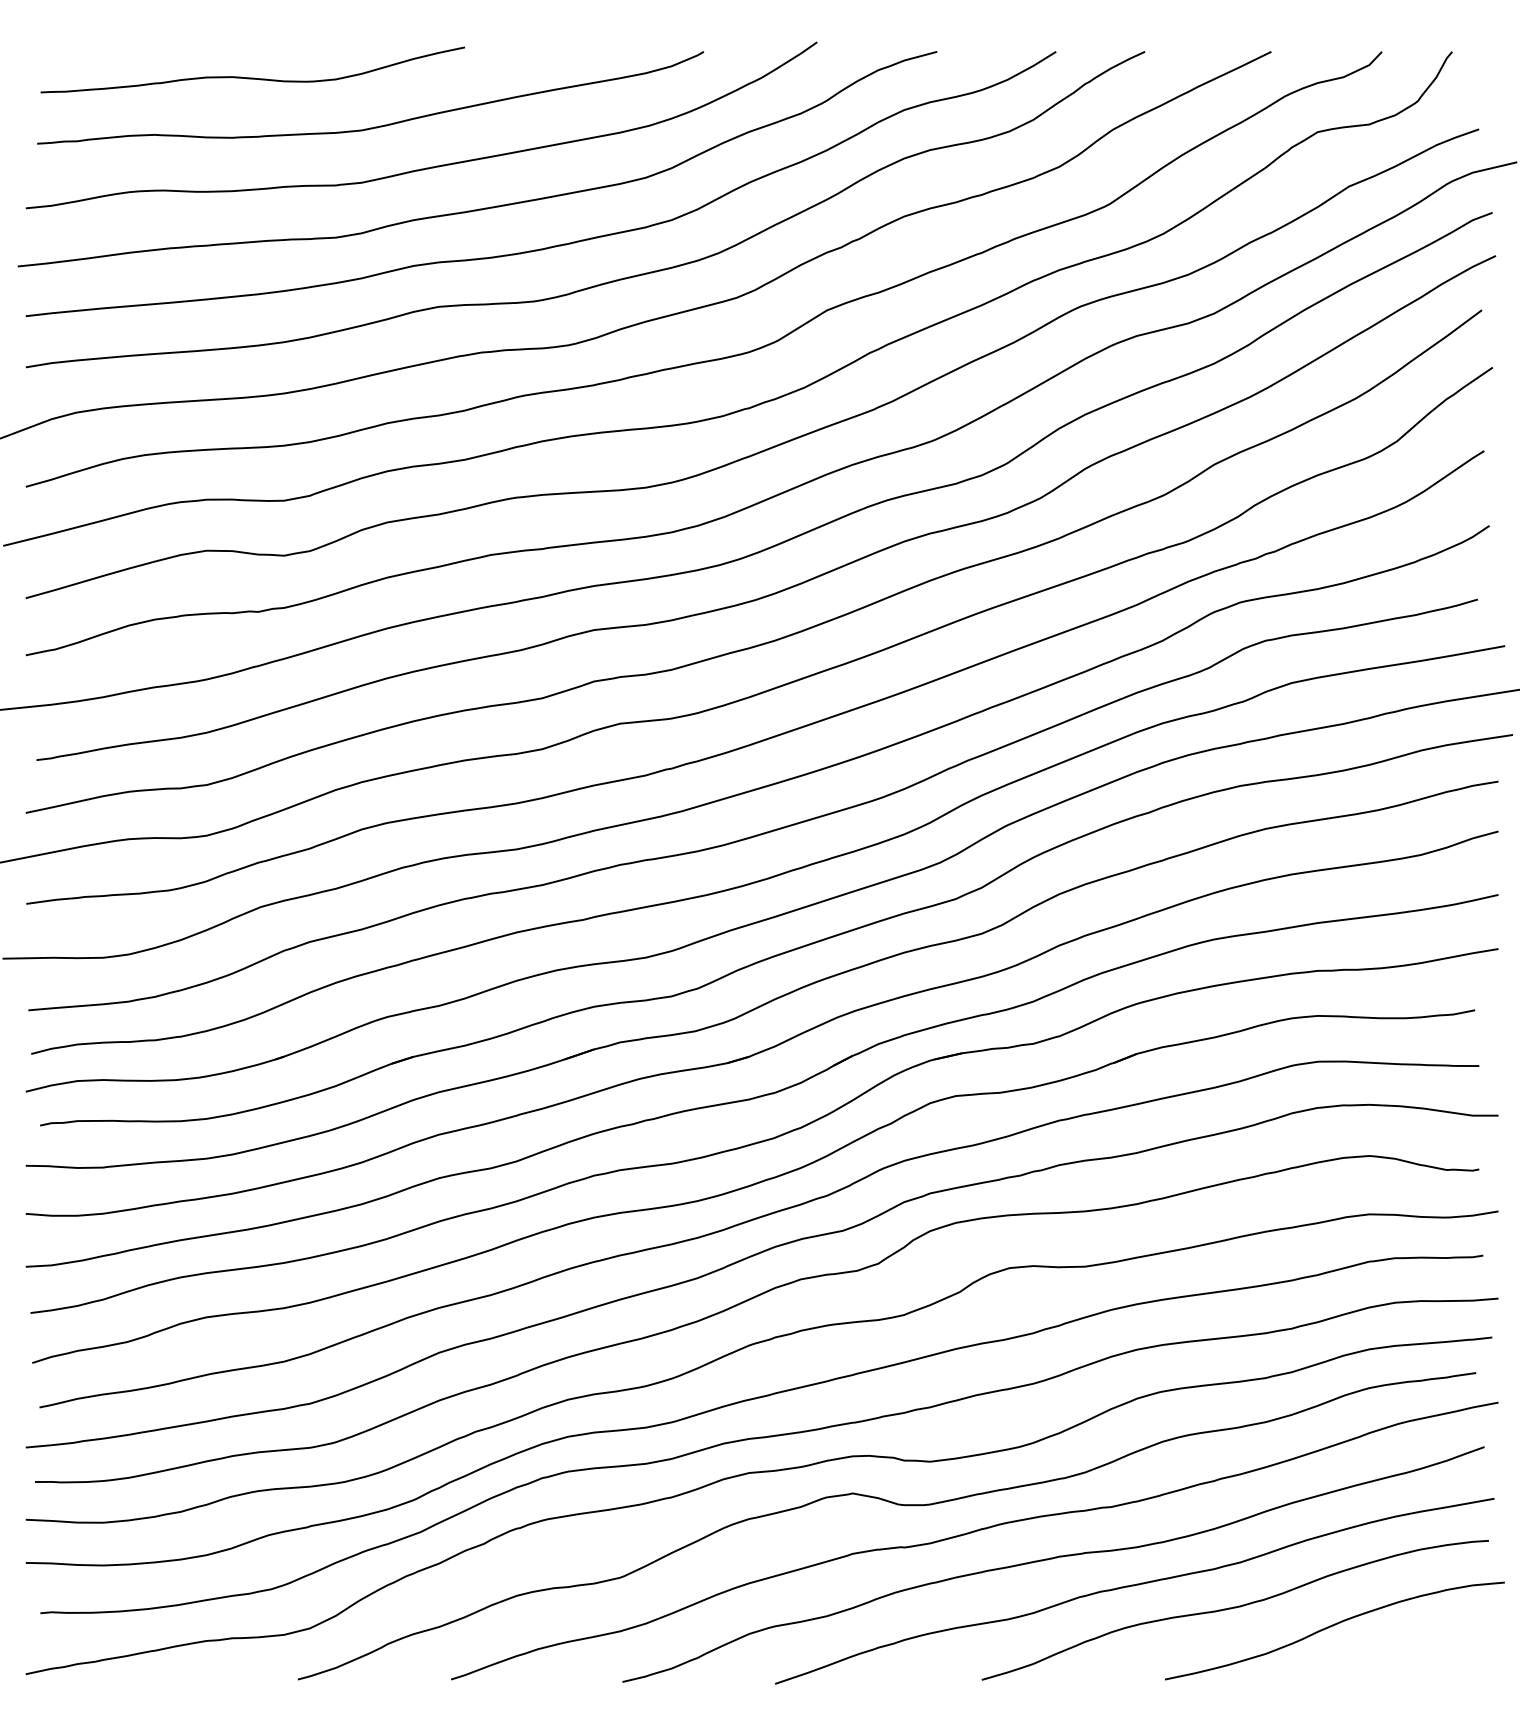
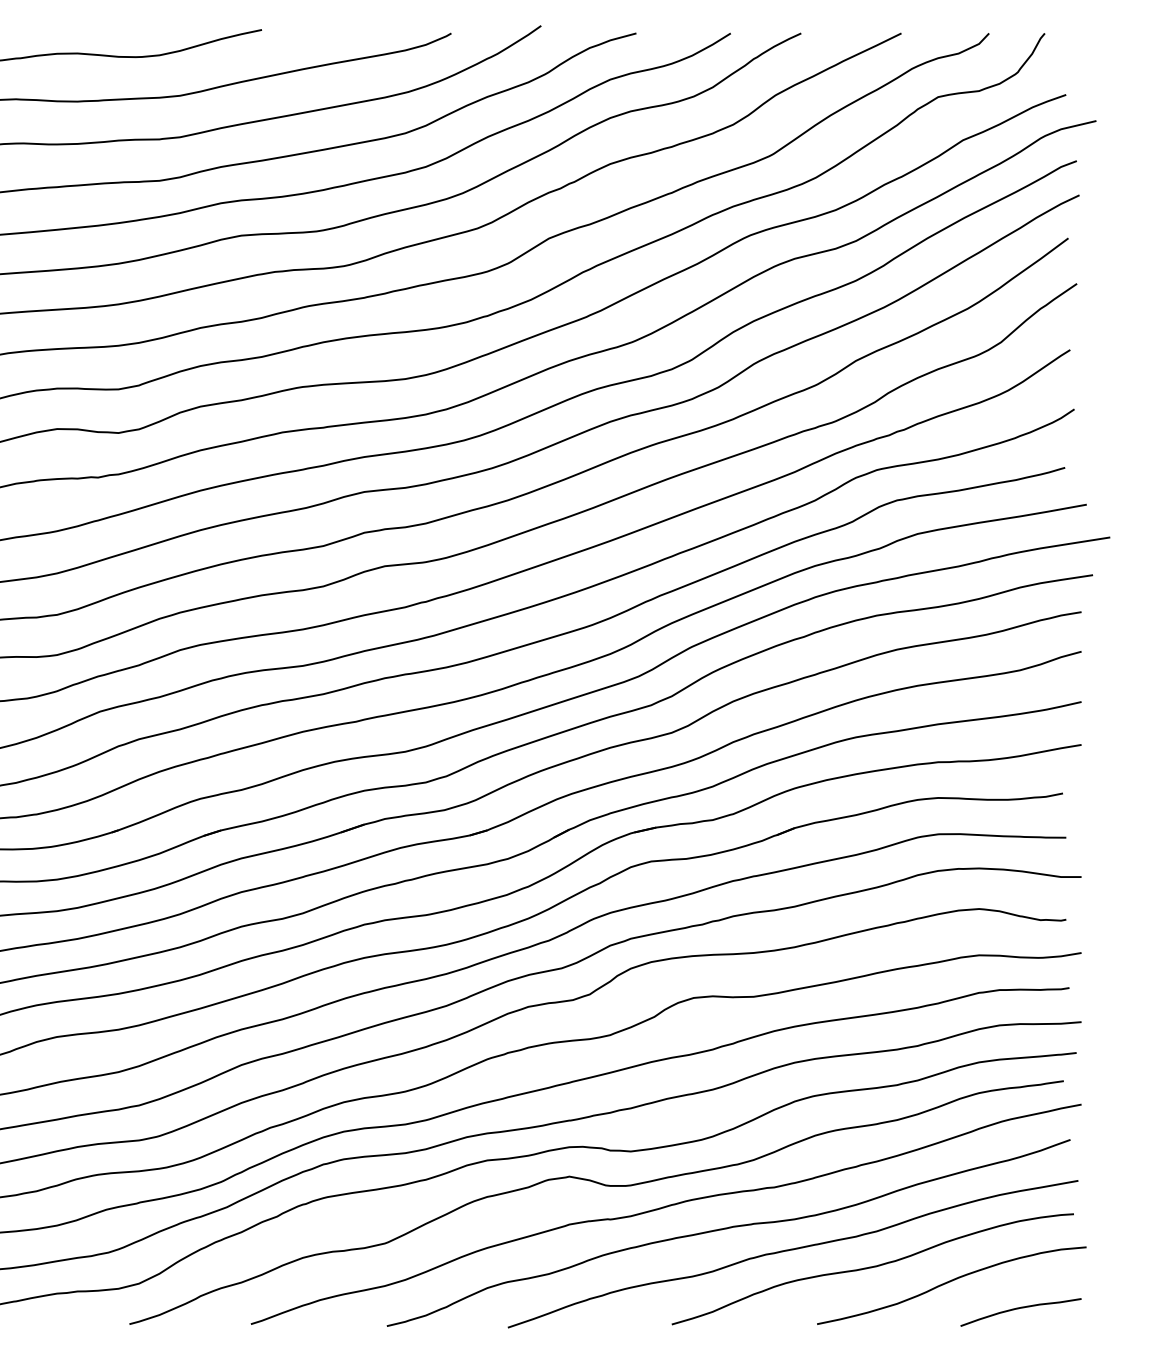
curve: (1420, 1660) -> (1019, 1309), added

